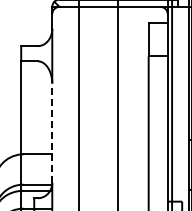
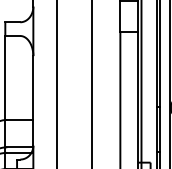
line: (52, 133) -> (33, 101), dashed -> solid

